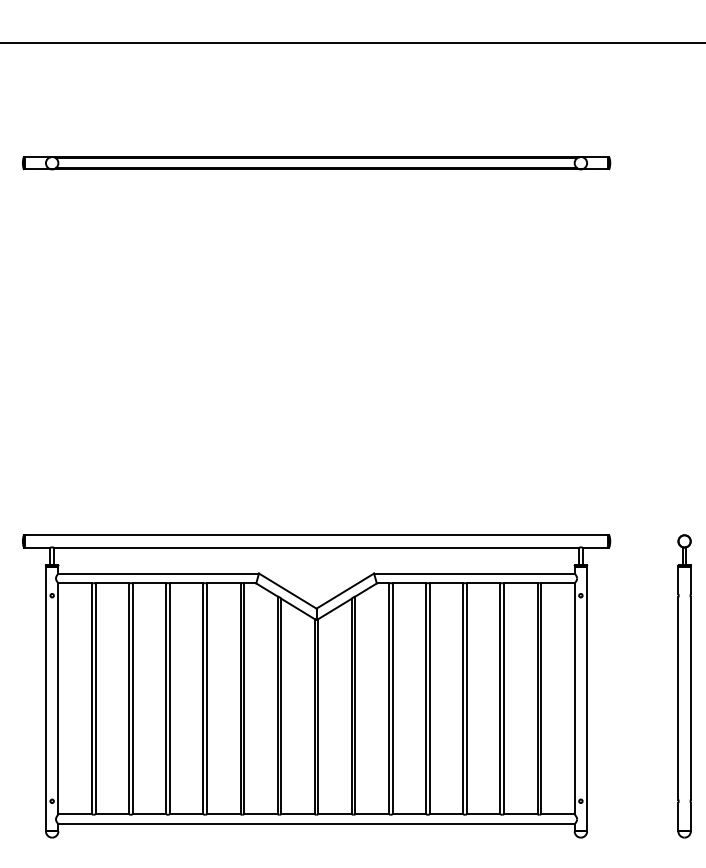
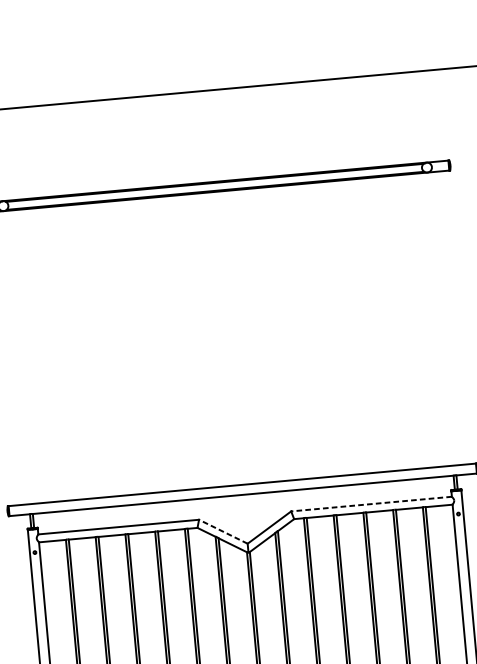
line: (473, 573) -> (370, 504), solid -> dashed
line: (287, 591) -> (223, 532), solid -> dashed

